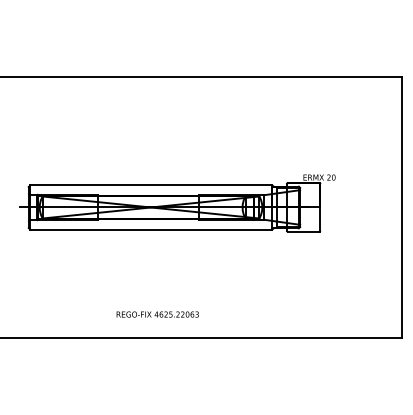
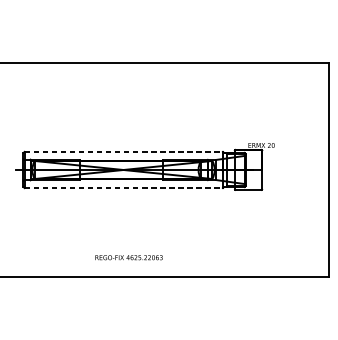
line: (151, 185) -> (123, 151), solid -> dashed
line: (151, 229) -> (123, 188), solid -> dashed

